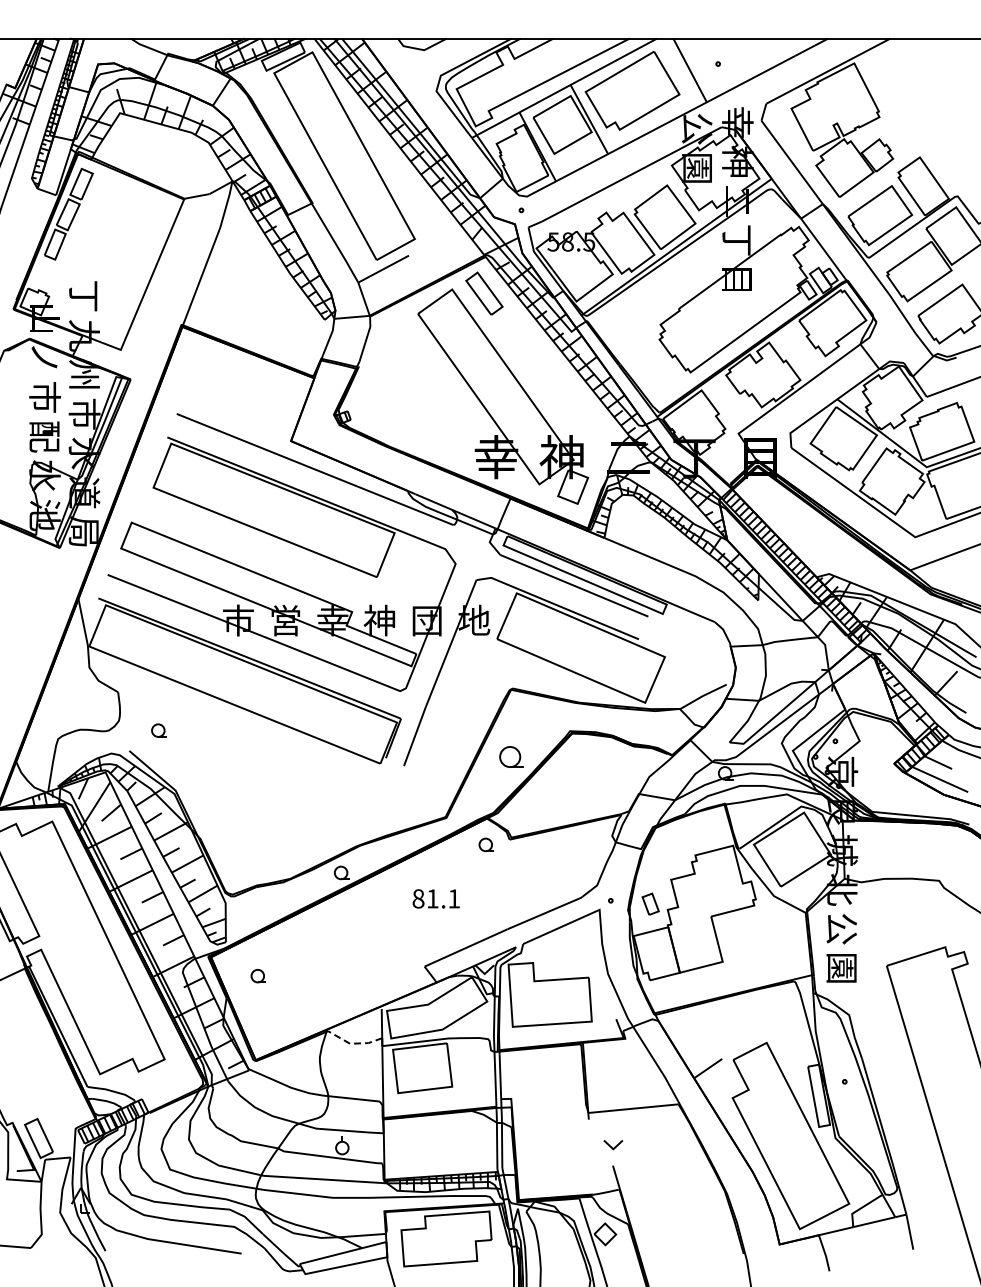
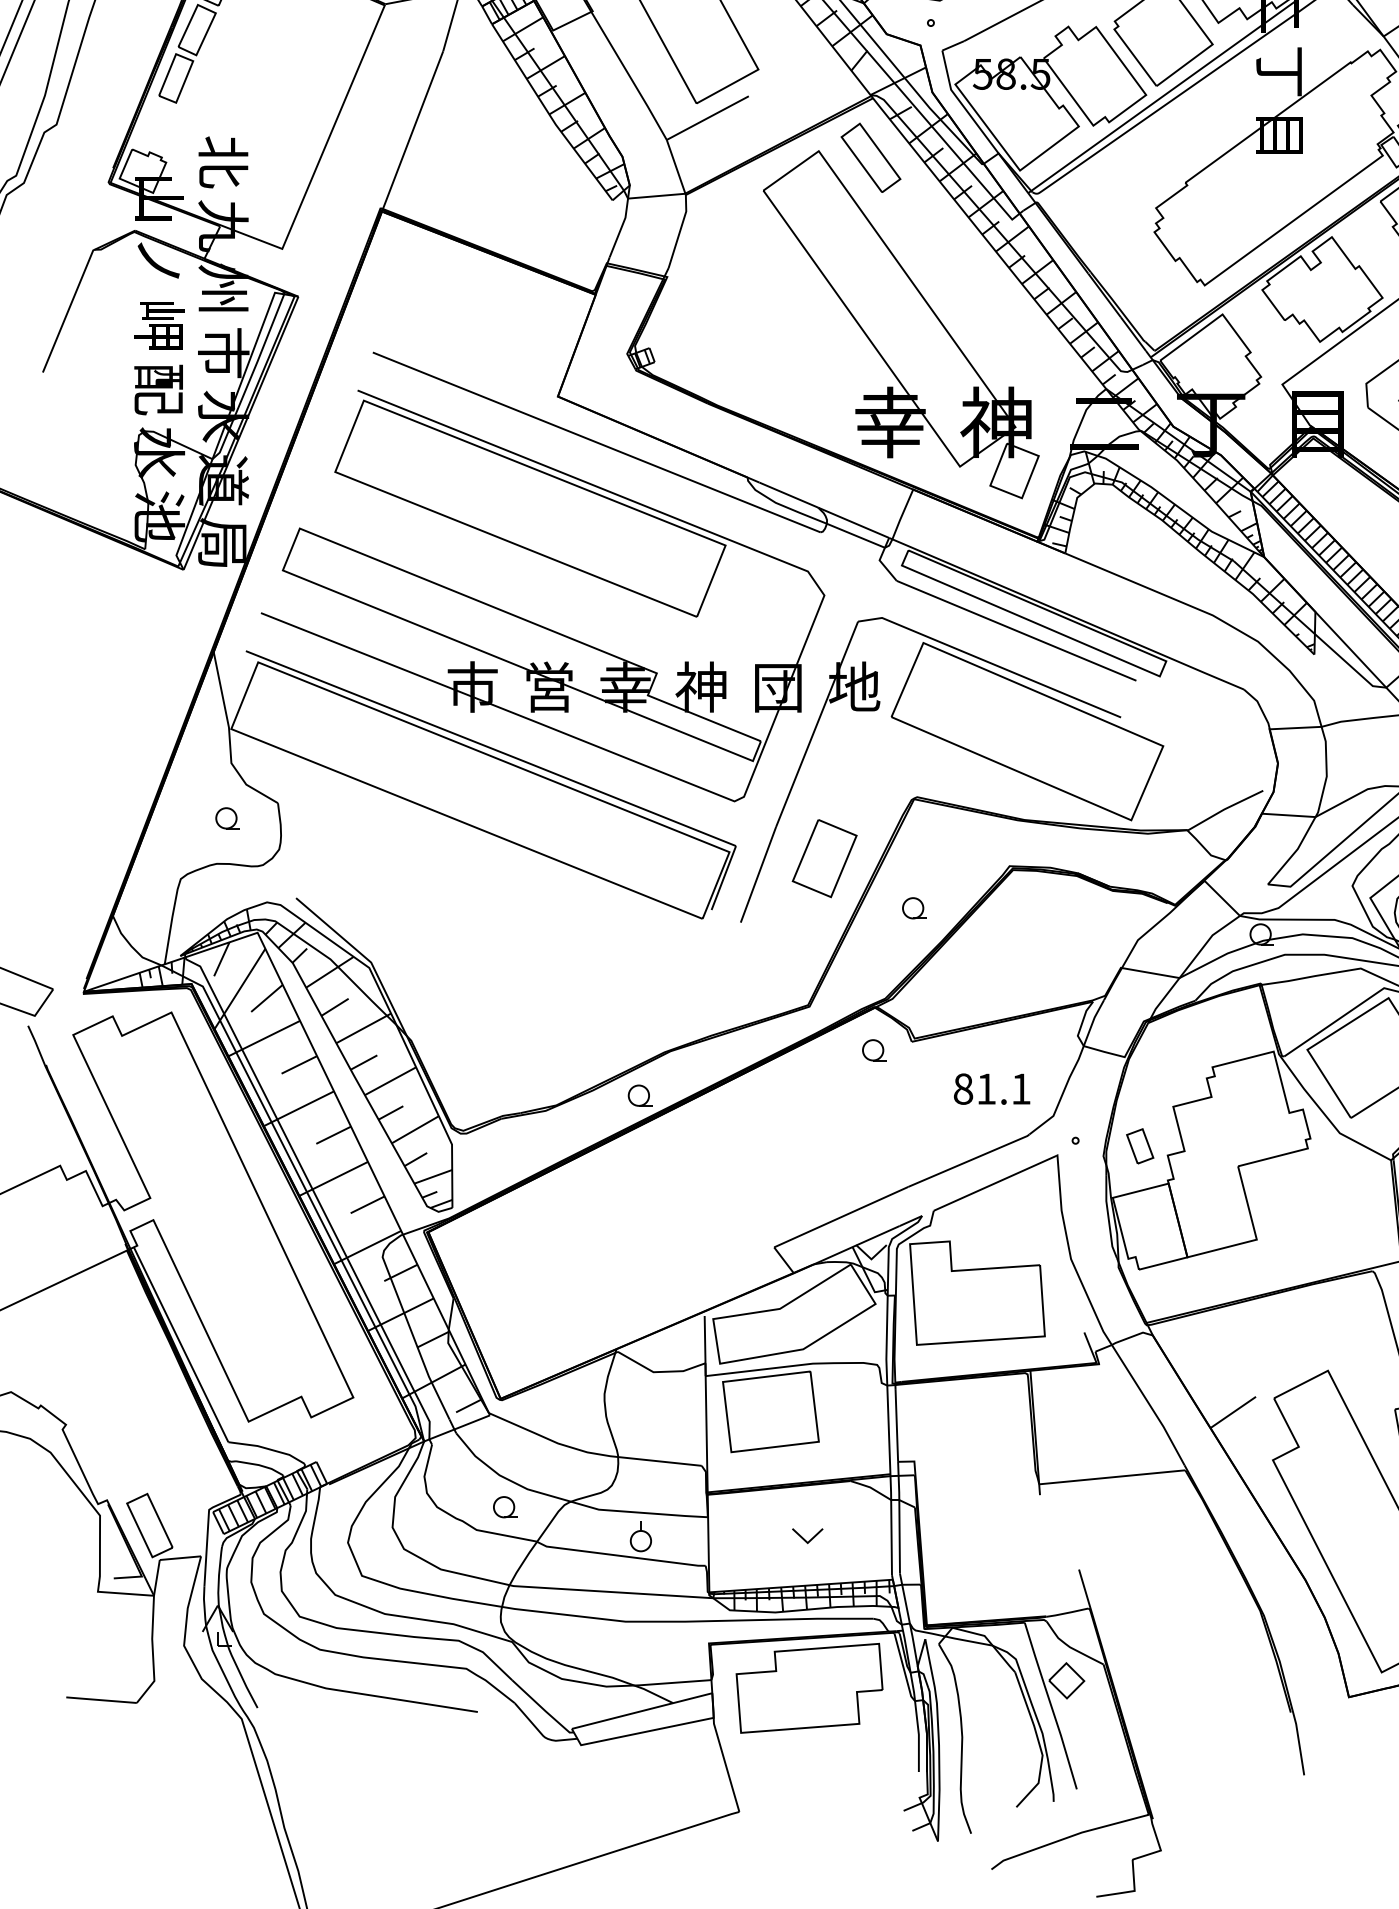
text: (84, 296) -> (223, 162), 丁 -> 北
text: (44, 397) -> (158, 325), 市 -> 岬
part: (455, 726) -> (824, 858), added
part: (158, 730) -> (226, 818), moved
part: (510, 757) -> (913, 908), size x0.62
text: (435, 898) -> (990, 1088), moved
part: (257, 976) -> (503, 1507), moved
line: (353, 1043) -> (658, 1371), dashed -> solid
part: (613, 1145) -> (807, 1536), moved

